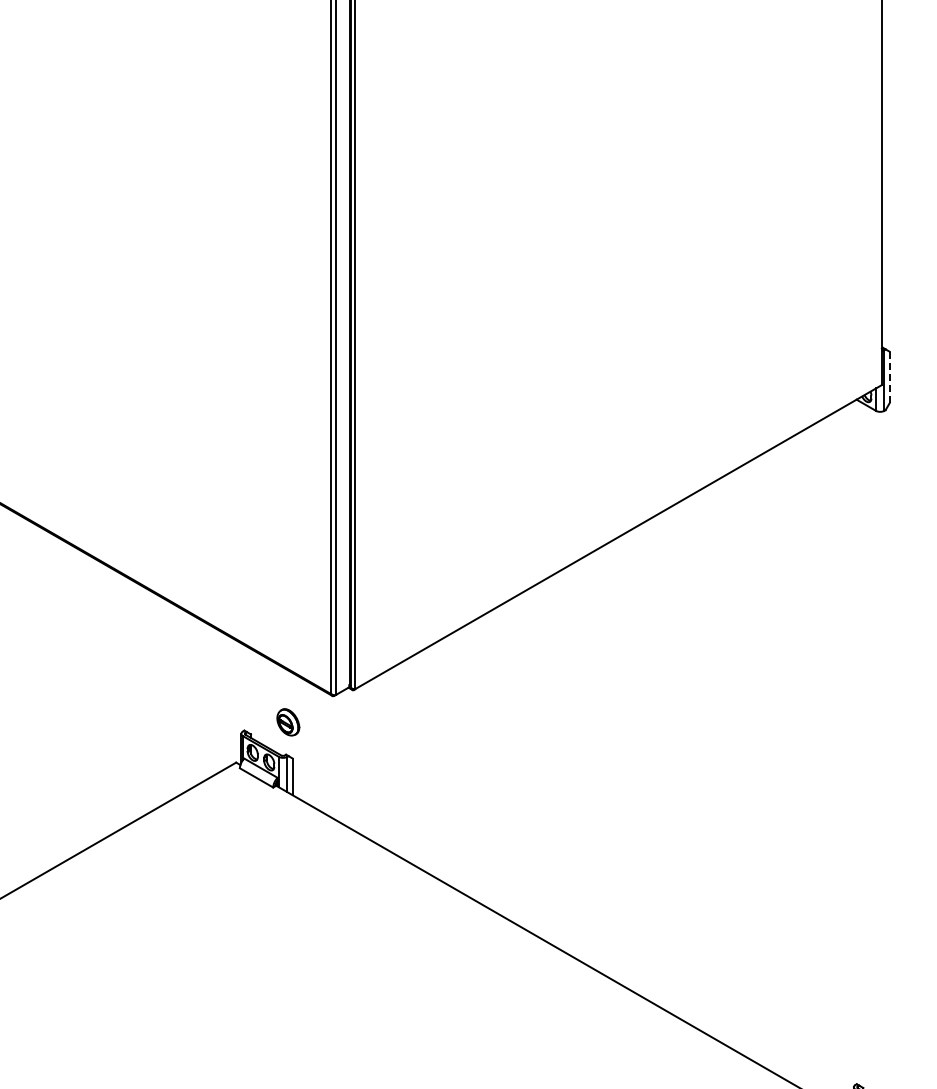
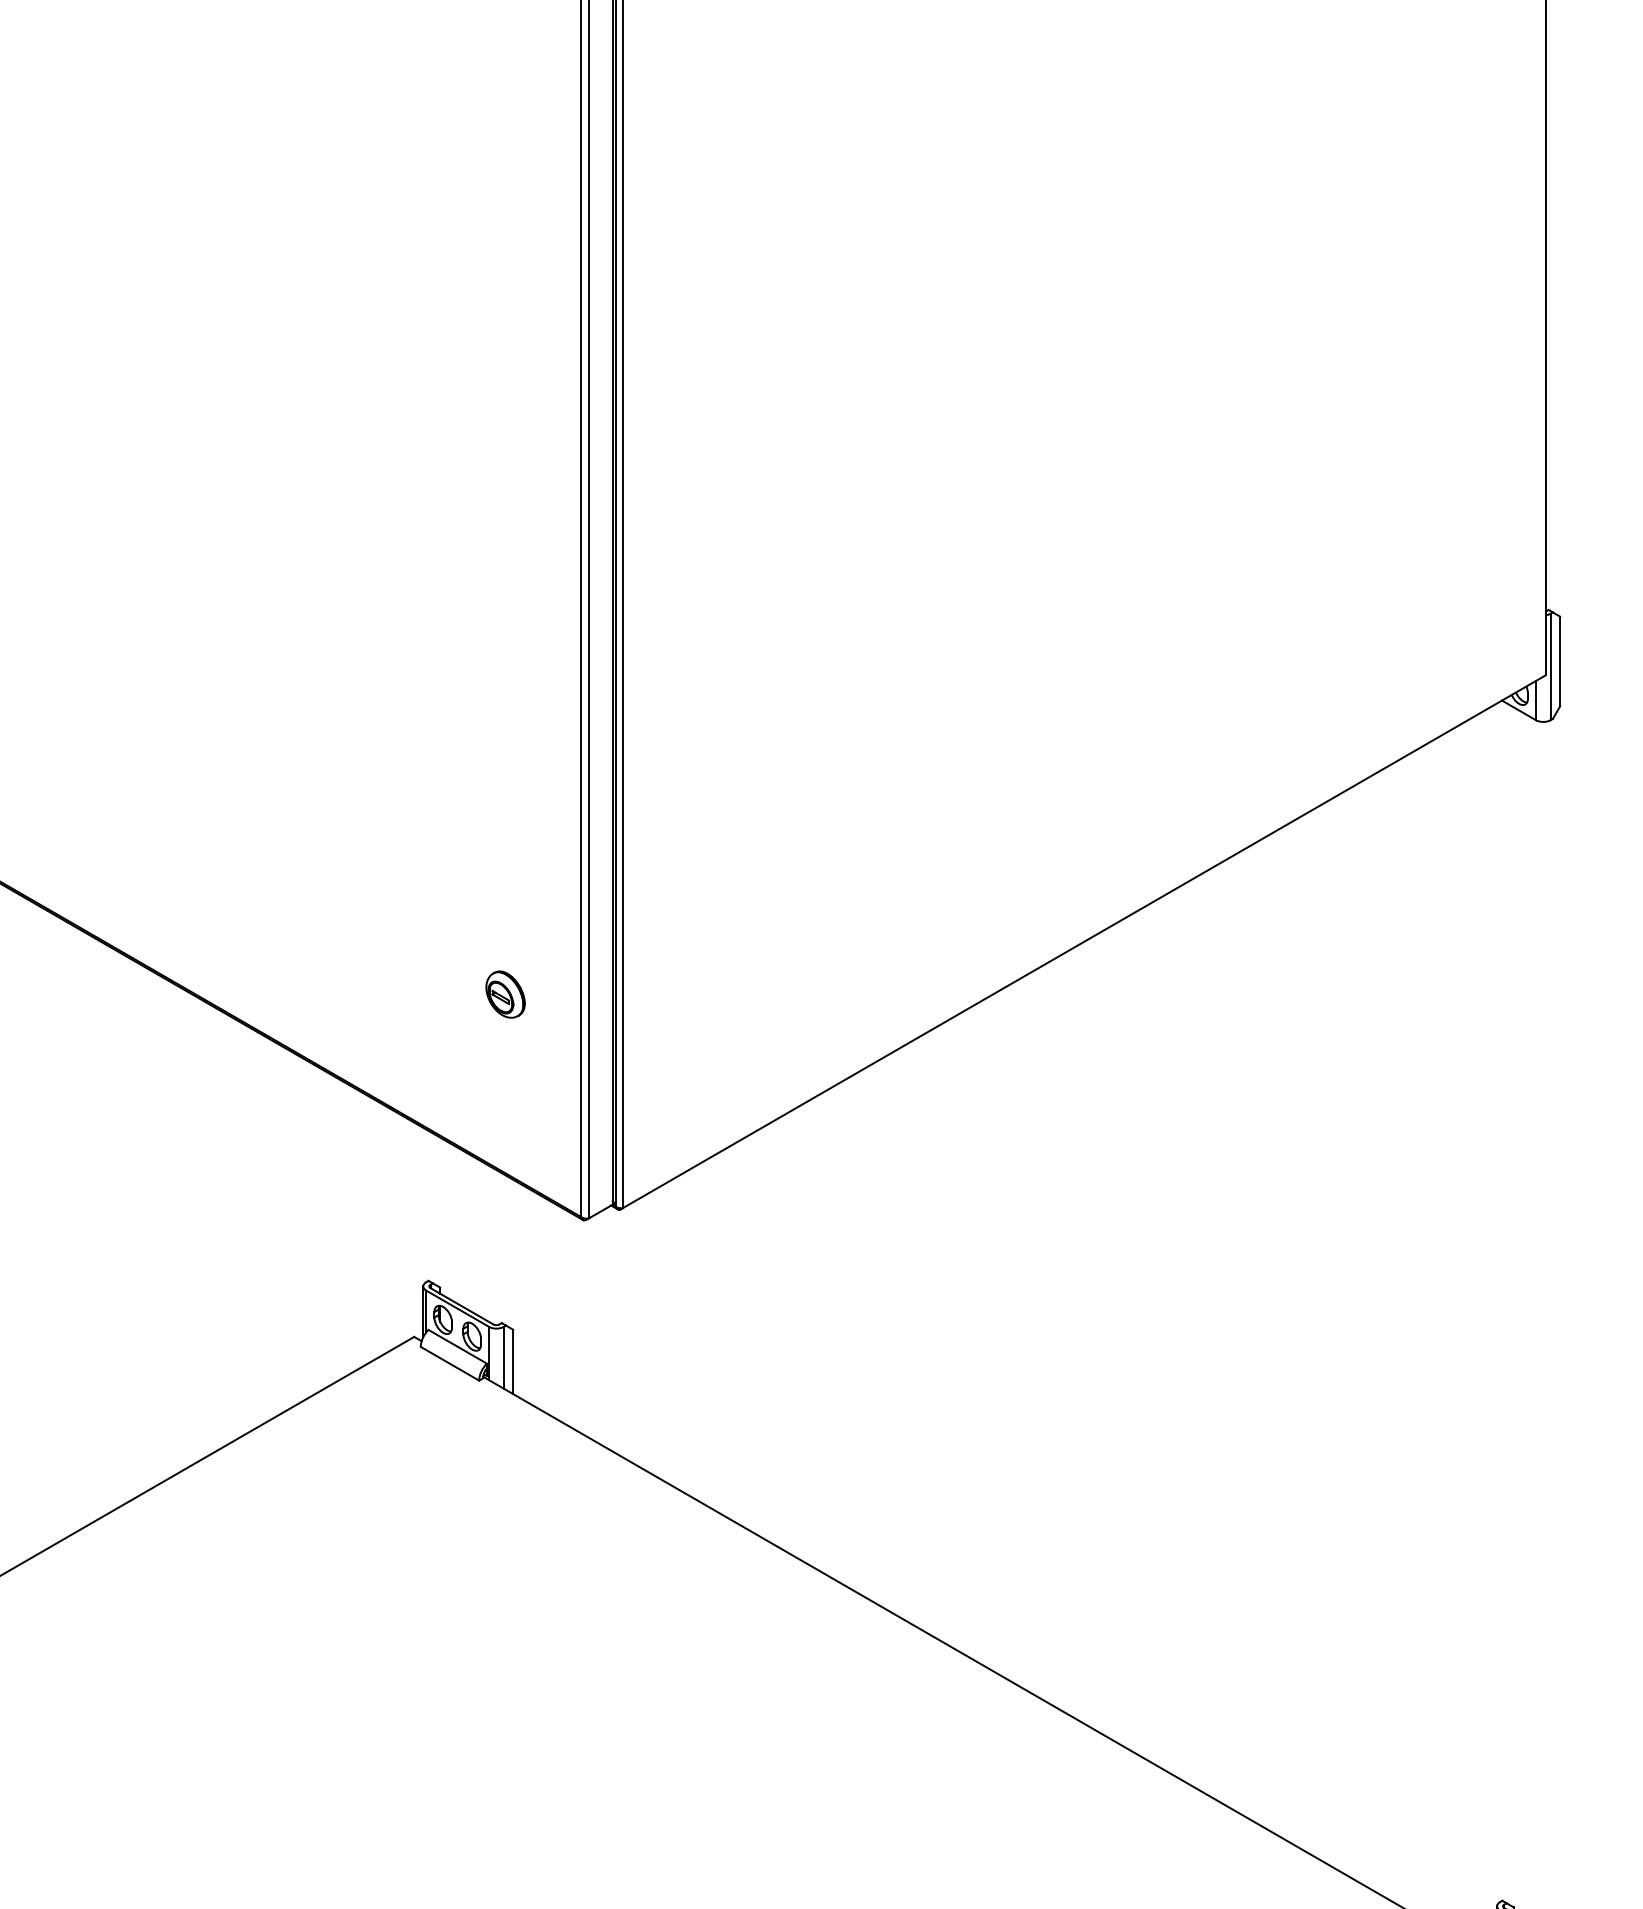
line: (889, 377) -> (1559, 661), dashed -> solid
part: (288, 722) -> (505, 994), moved

